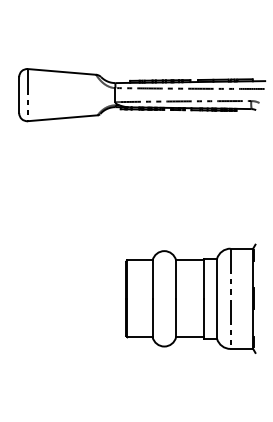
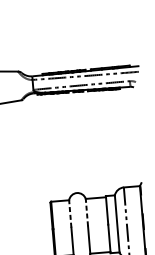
line: (152, 279) -> (70, 213), solid -> dashed
line: (176, 279) -> (87, 212), solid -> dashed

